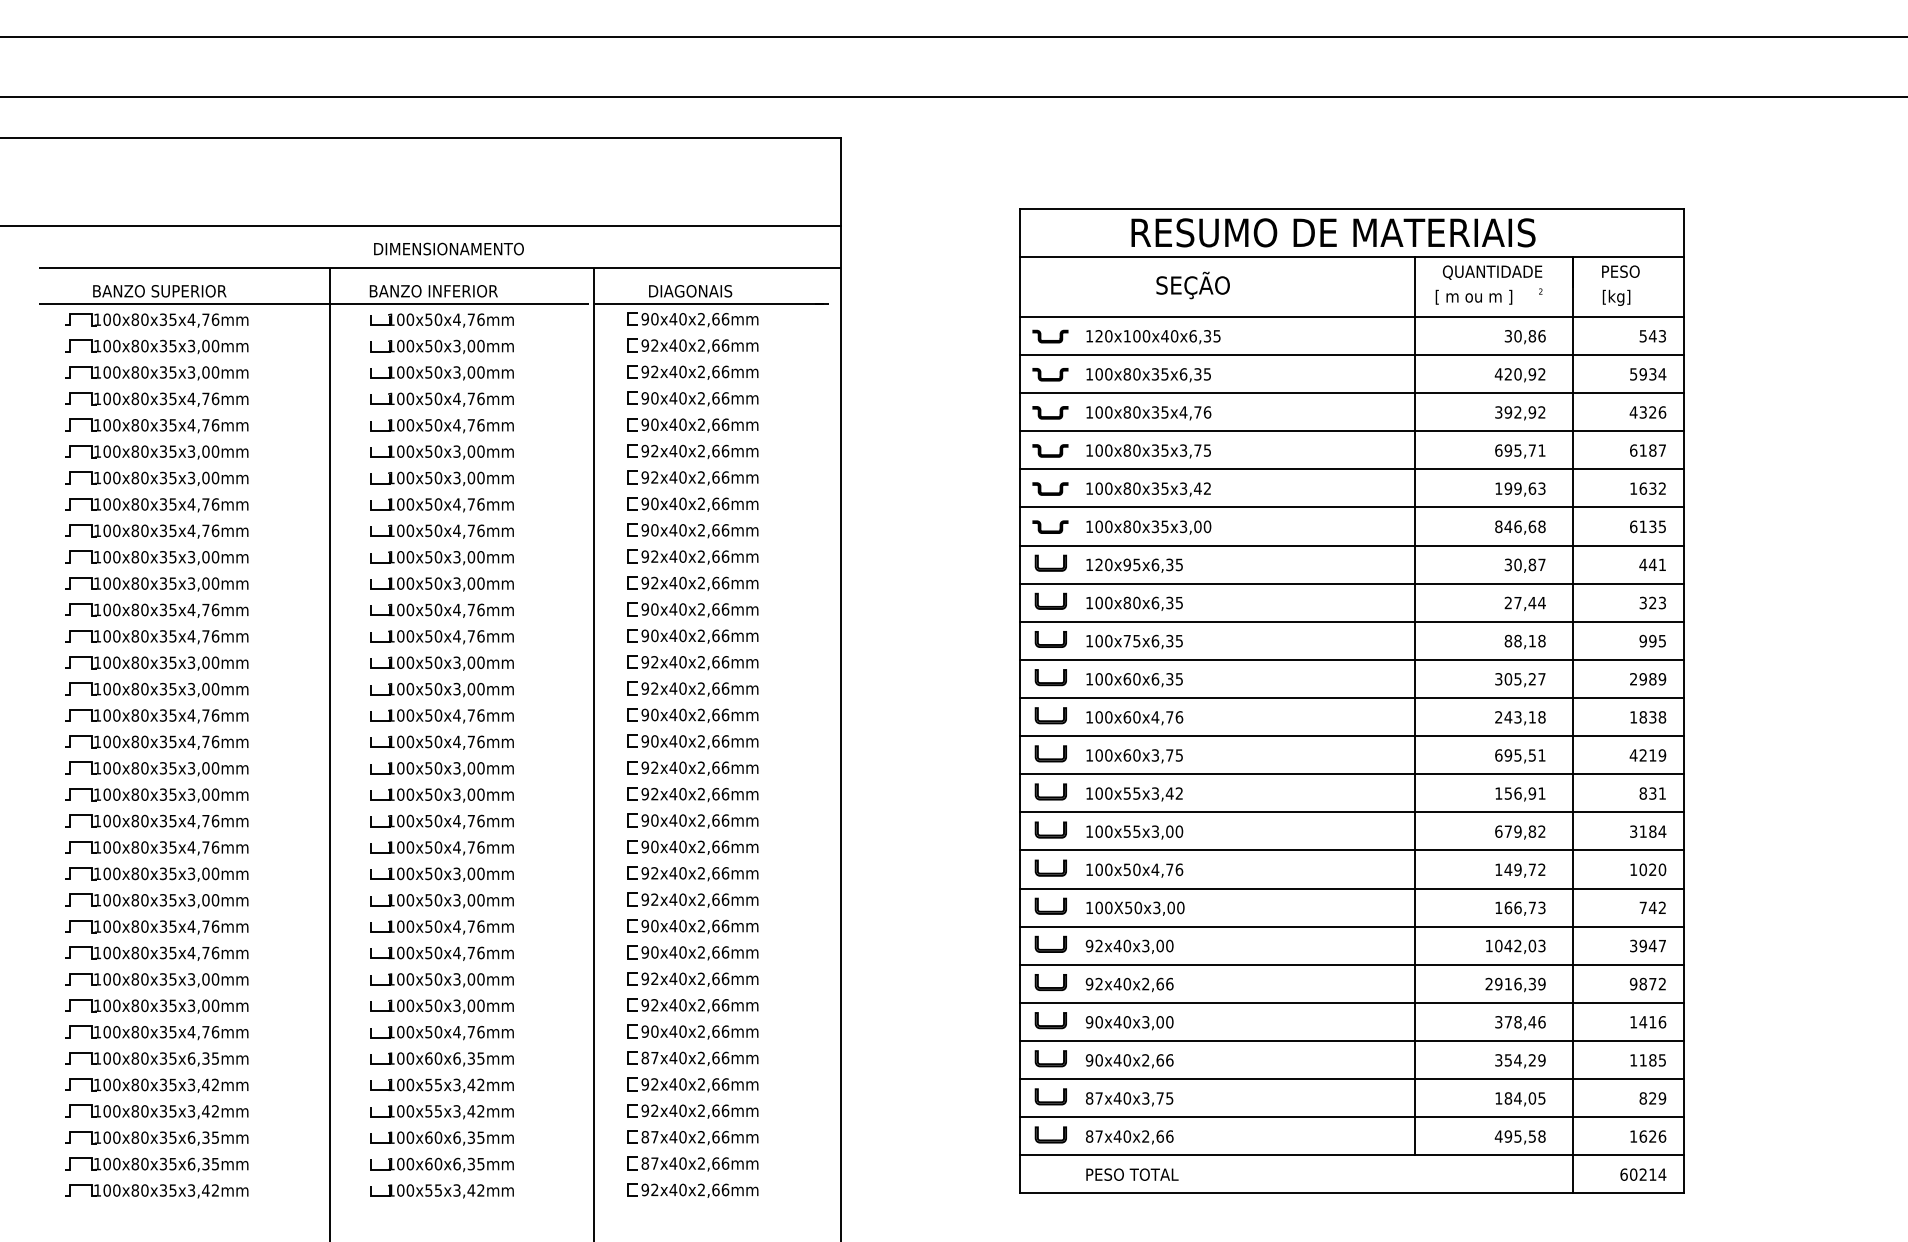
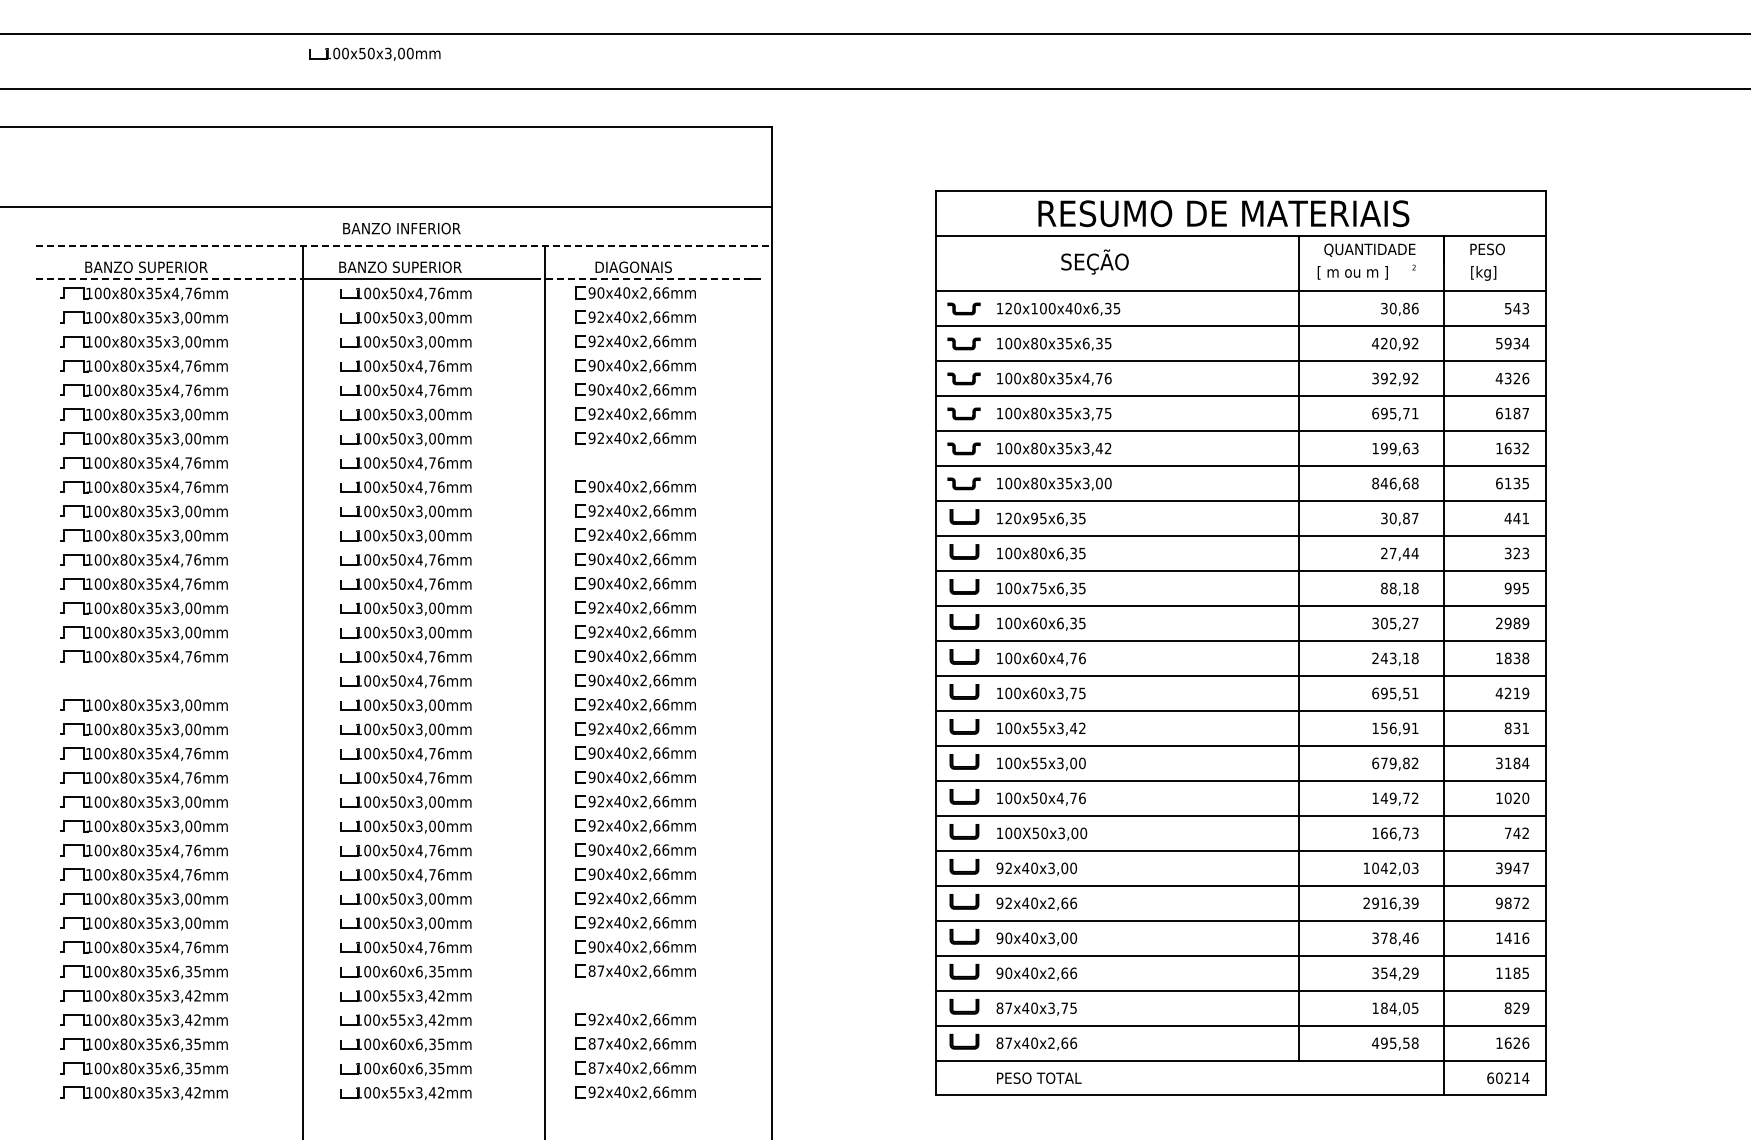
part: (408, 58) -> (374, 53), added
text: (449, 248) -> (412, 228), DIMENSIONAMENTO -> BANZO INFERIOR
line: (440, 268) -> (404, 246), solid -> dashed
text: (465, 291) -> (427, 267), BANZO INFERIOR -> BANZO SUPERIOR
line: (185, 303) -> (170, 278), solid -> dashed
line: (709, 303) -> (651, 278), solid -> dashed
part: (692, 503) -> (635, 462), removed
part: (156, 742) -> (143, 681), removed
part: (692, 1084) -> (635, 995), removed

